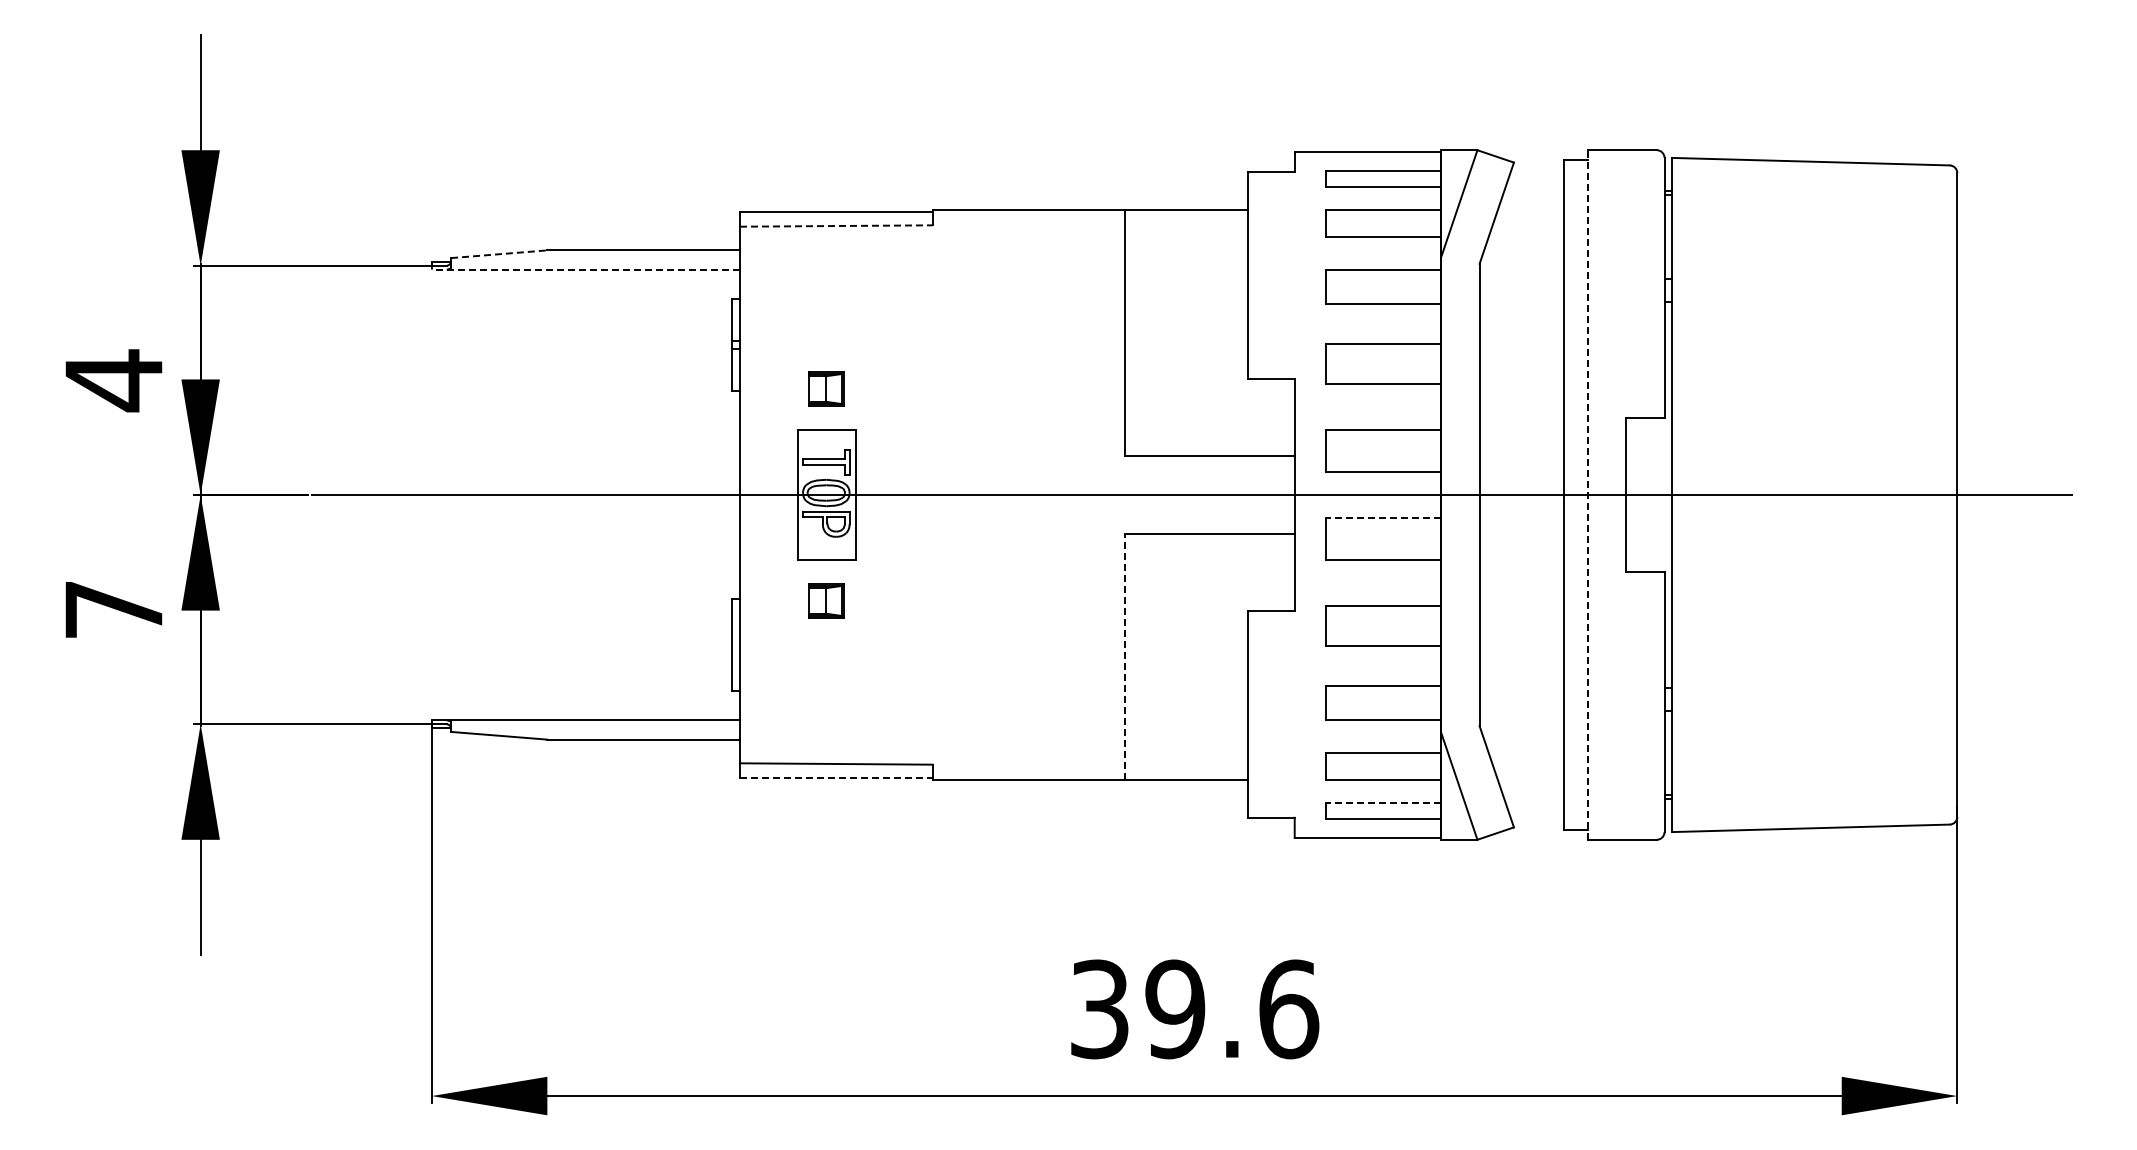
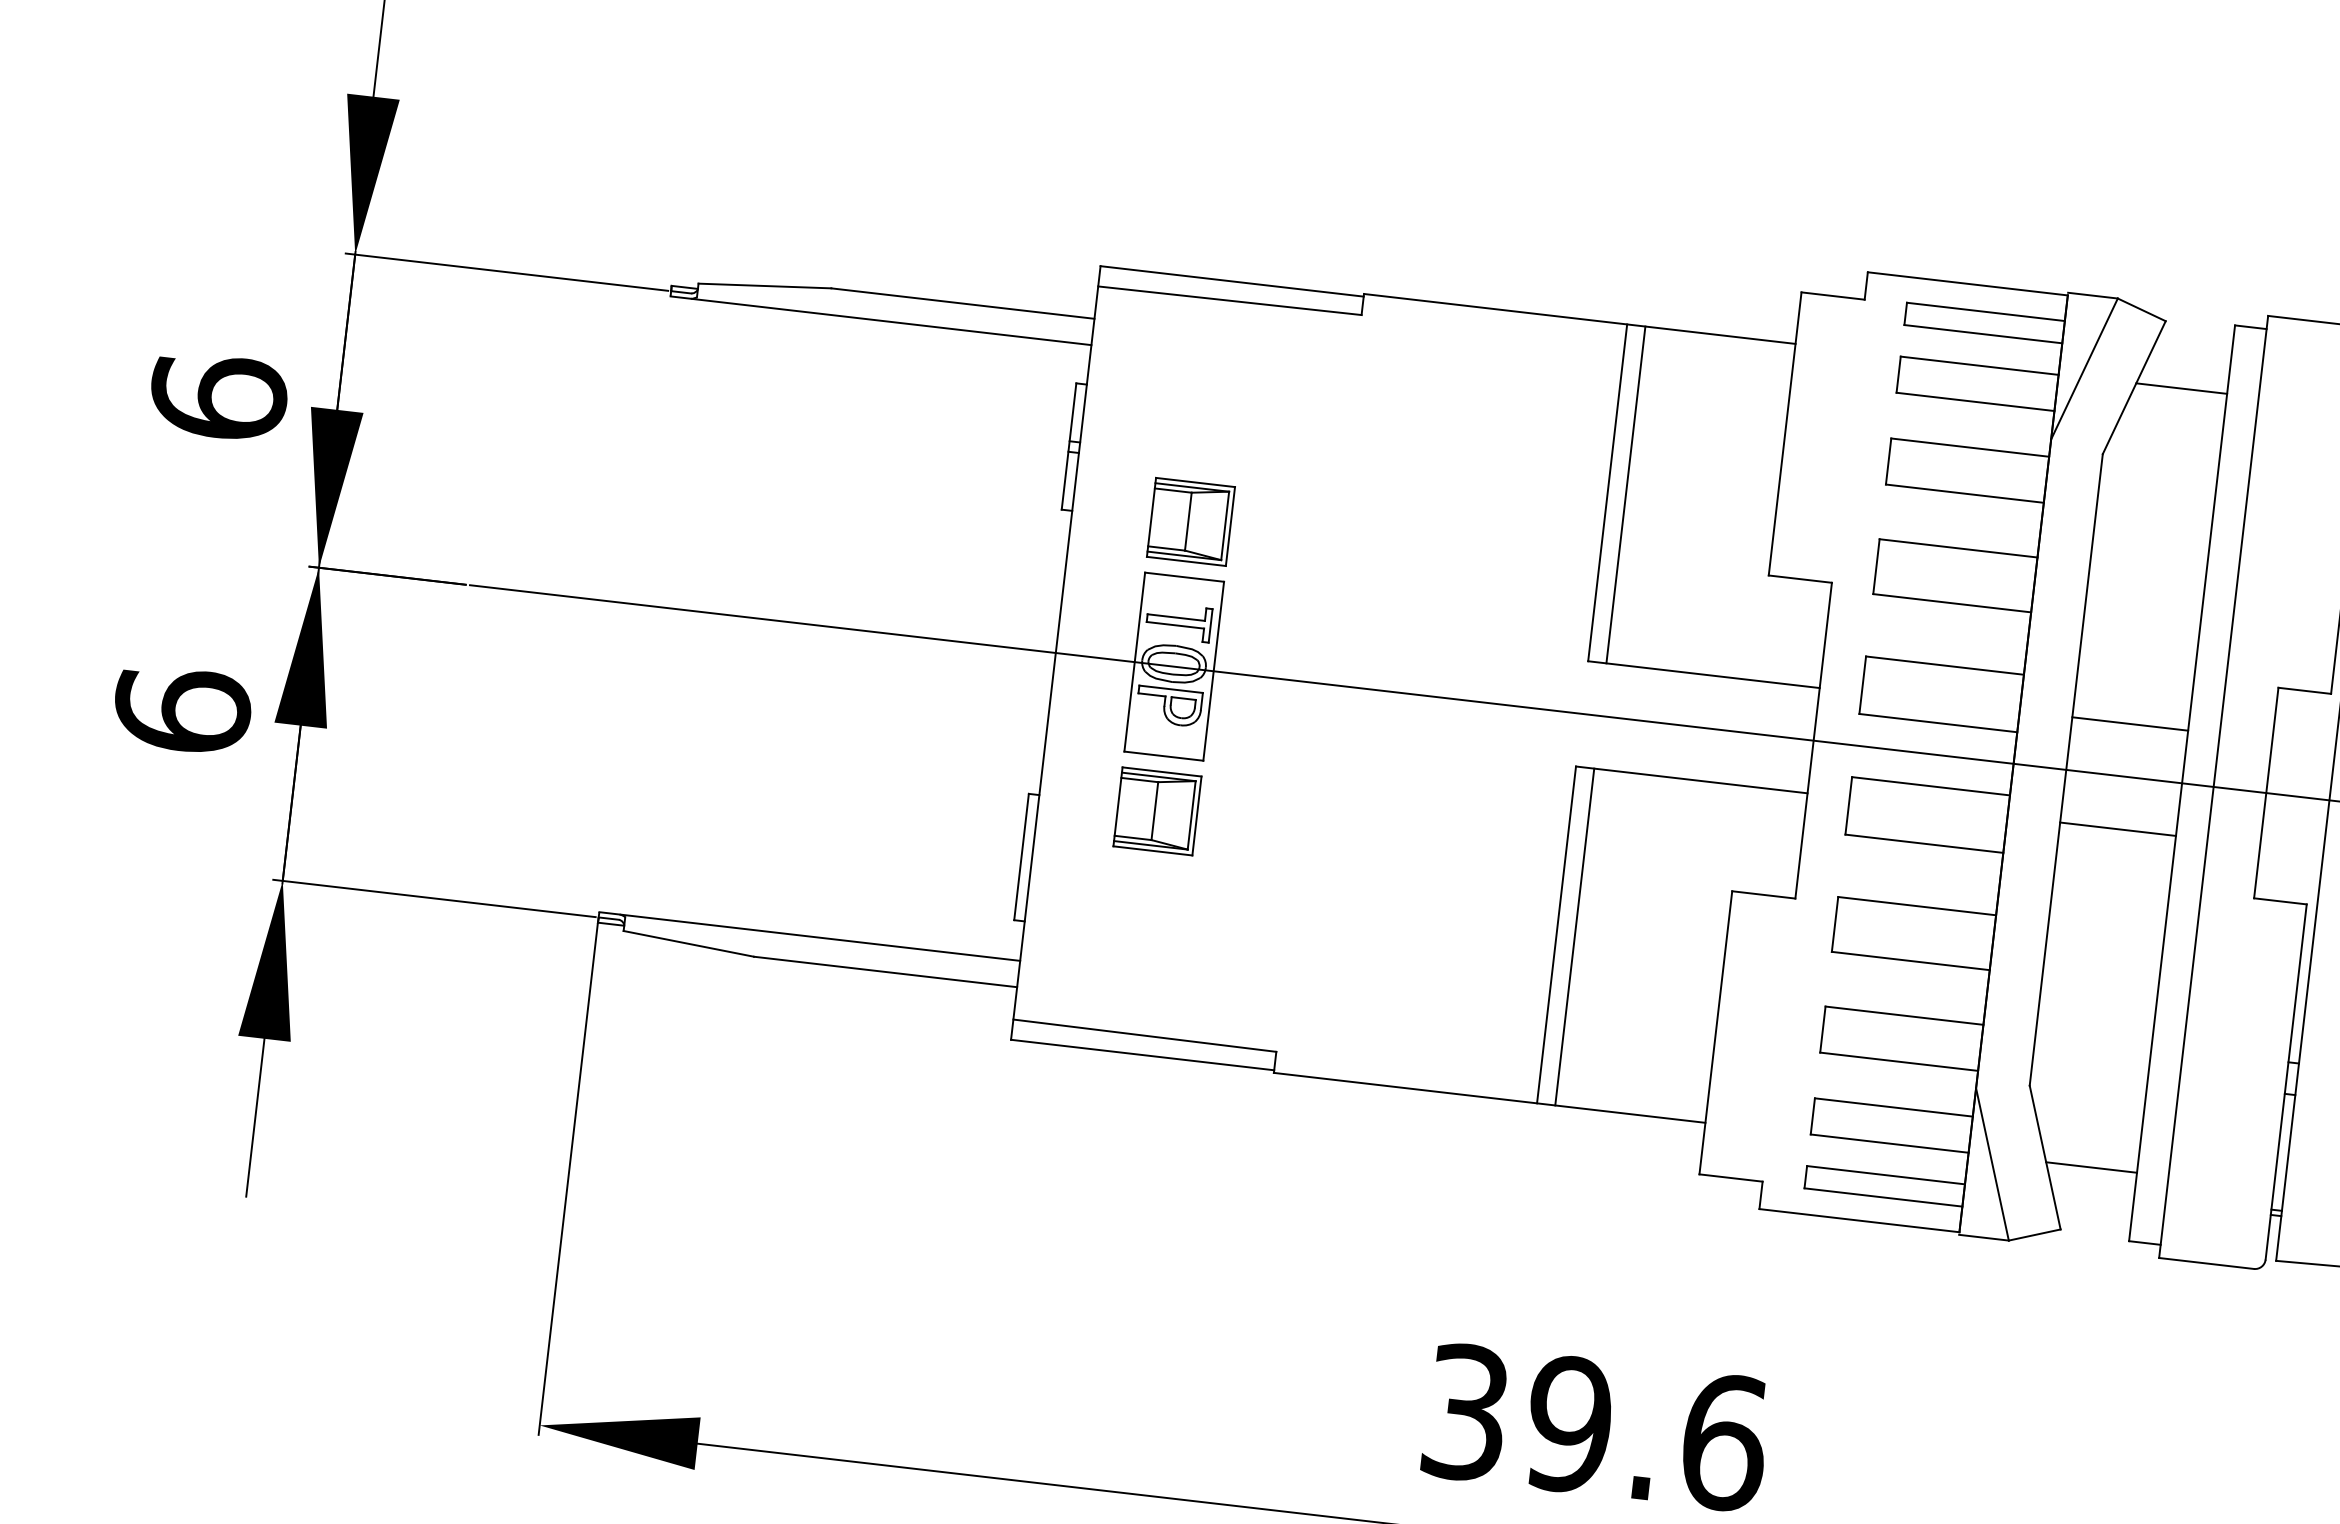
line: (1530, 209) -> (2180, 387), added
line: (836, 226) -> (1230, 301), dashed -> solid
line: (499, 254) -> (765, 286), dashed -> solid
line: (585, 269) -> (880, 320), dashed -> solid
line: (1138, 332) -> (1625, 493), added
text: (113, 380) -> (217, 397), 4 -> 6
part: (826, 388) -> (1190, 521), size x1.67
line: (1521, 456) -> (2129, 723), added
line: (1587, 495) -> (2213, 787), dashed -> solid
line: (1383, 518) -> (1931, 786), dashed -> solid
line: (1521, 533) -> (2117, 829), added
part: (826, 600) -> (1157, 810), size x1.67
text: (113, 609) -> (181, 710), 7 -> 6
line: (1125, 656) -> (1556, 934), dashed -> solid
line: (1138, 656) -> (1574, 936), added
line: (836, 778) -> (1142, 1055), dashed -> solid
line: (1530, 780) -> (2090, 1167), added
line: (1383, 802) -> (1886, 1174), dashed -> solid

